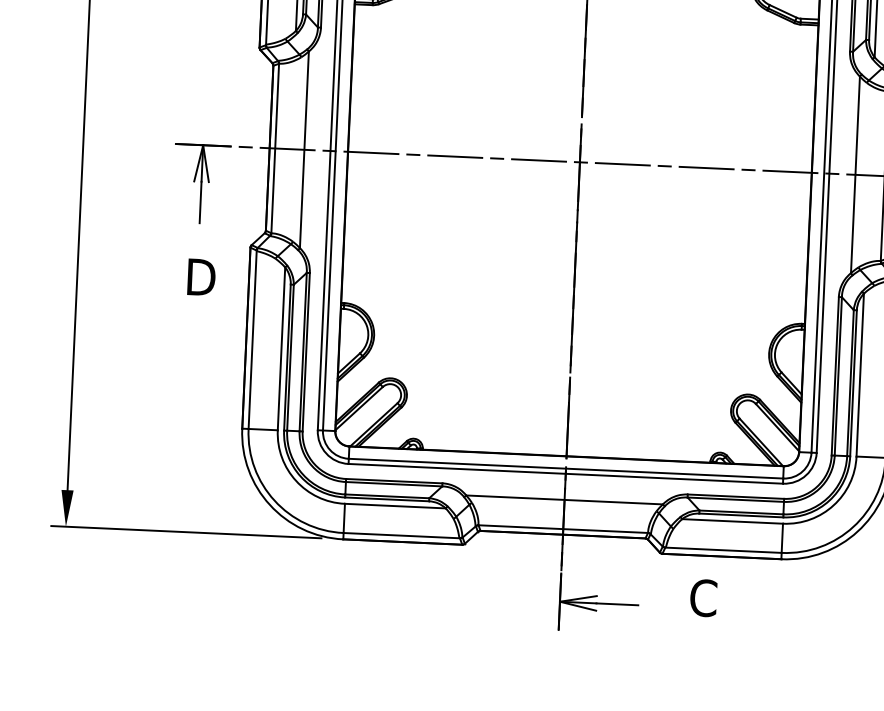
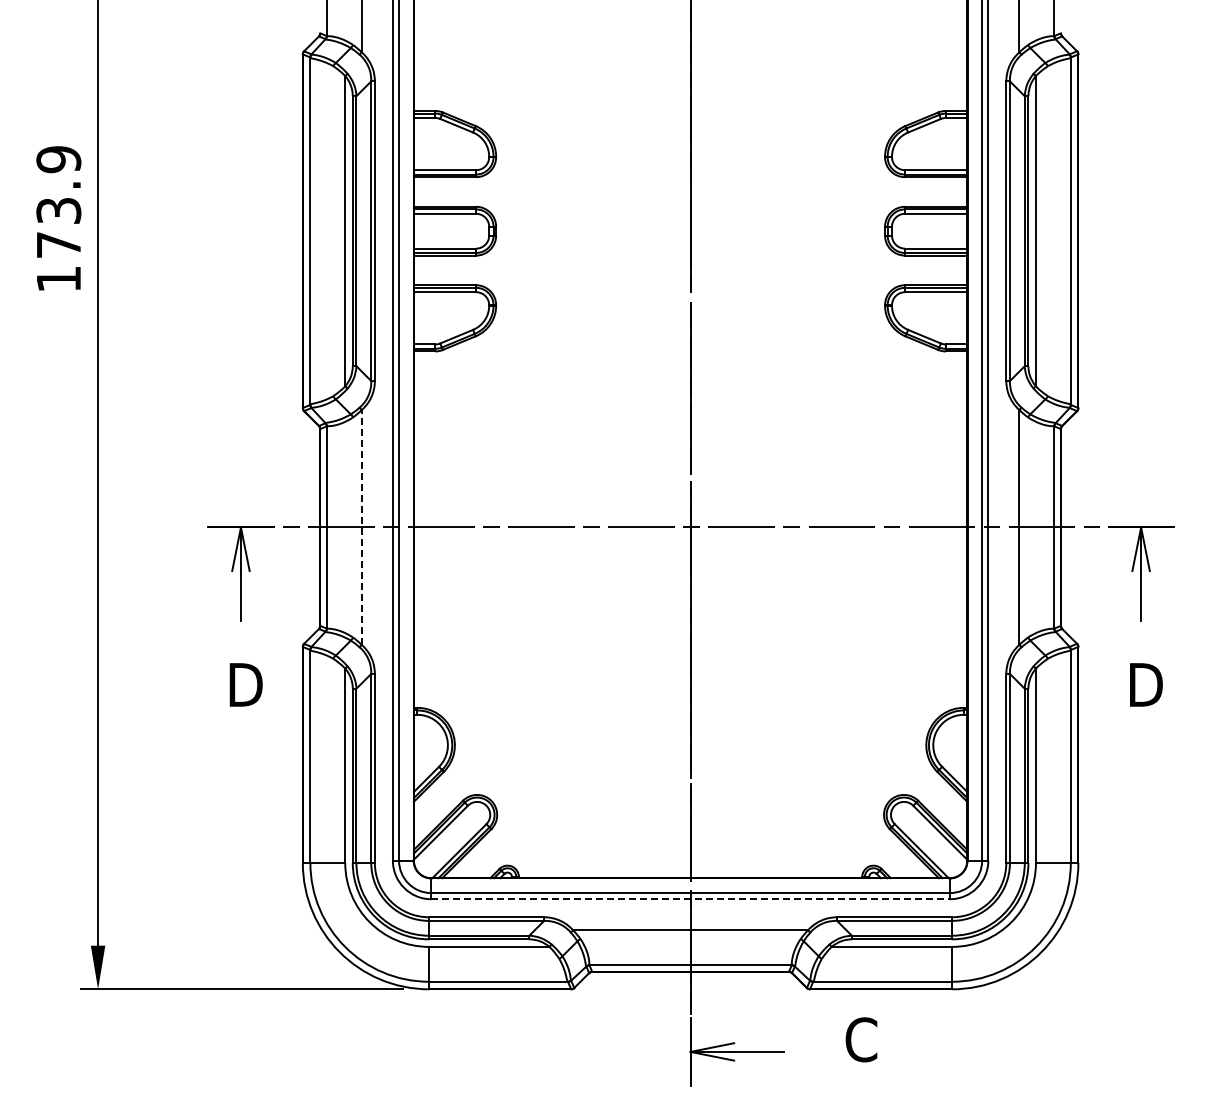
line: (304, 149) -> (361, 526), solid -> dashed
line: (566, 474) -> (691, 899), solid -> dashed

